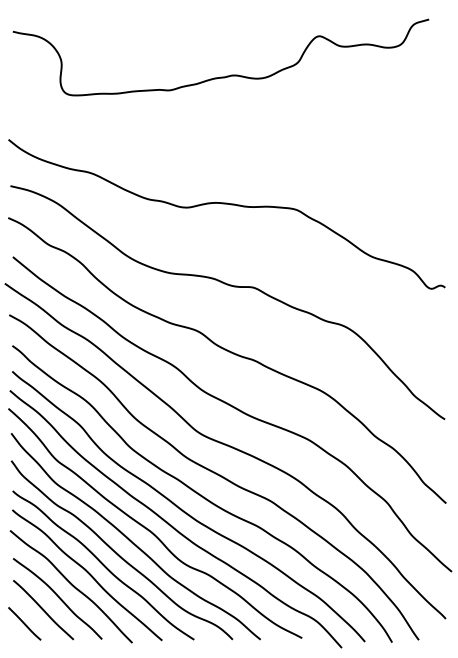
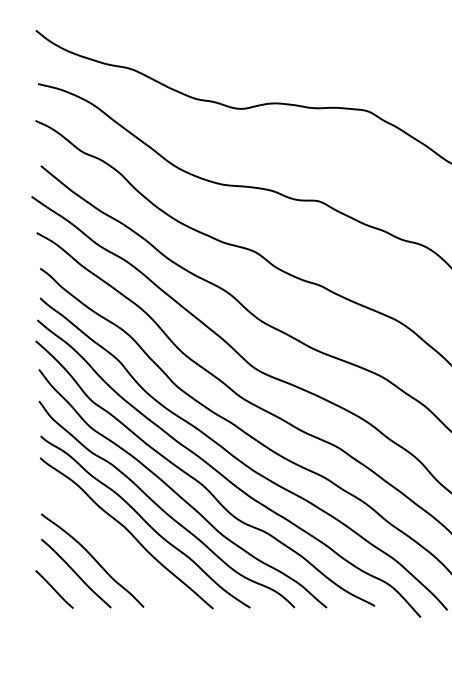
curve: (71, 585) -> (108, 545), removed

